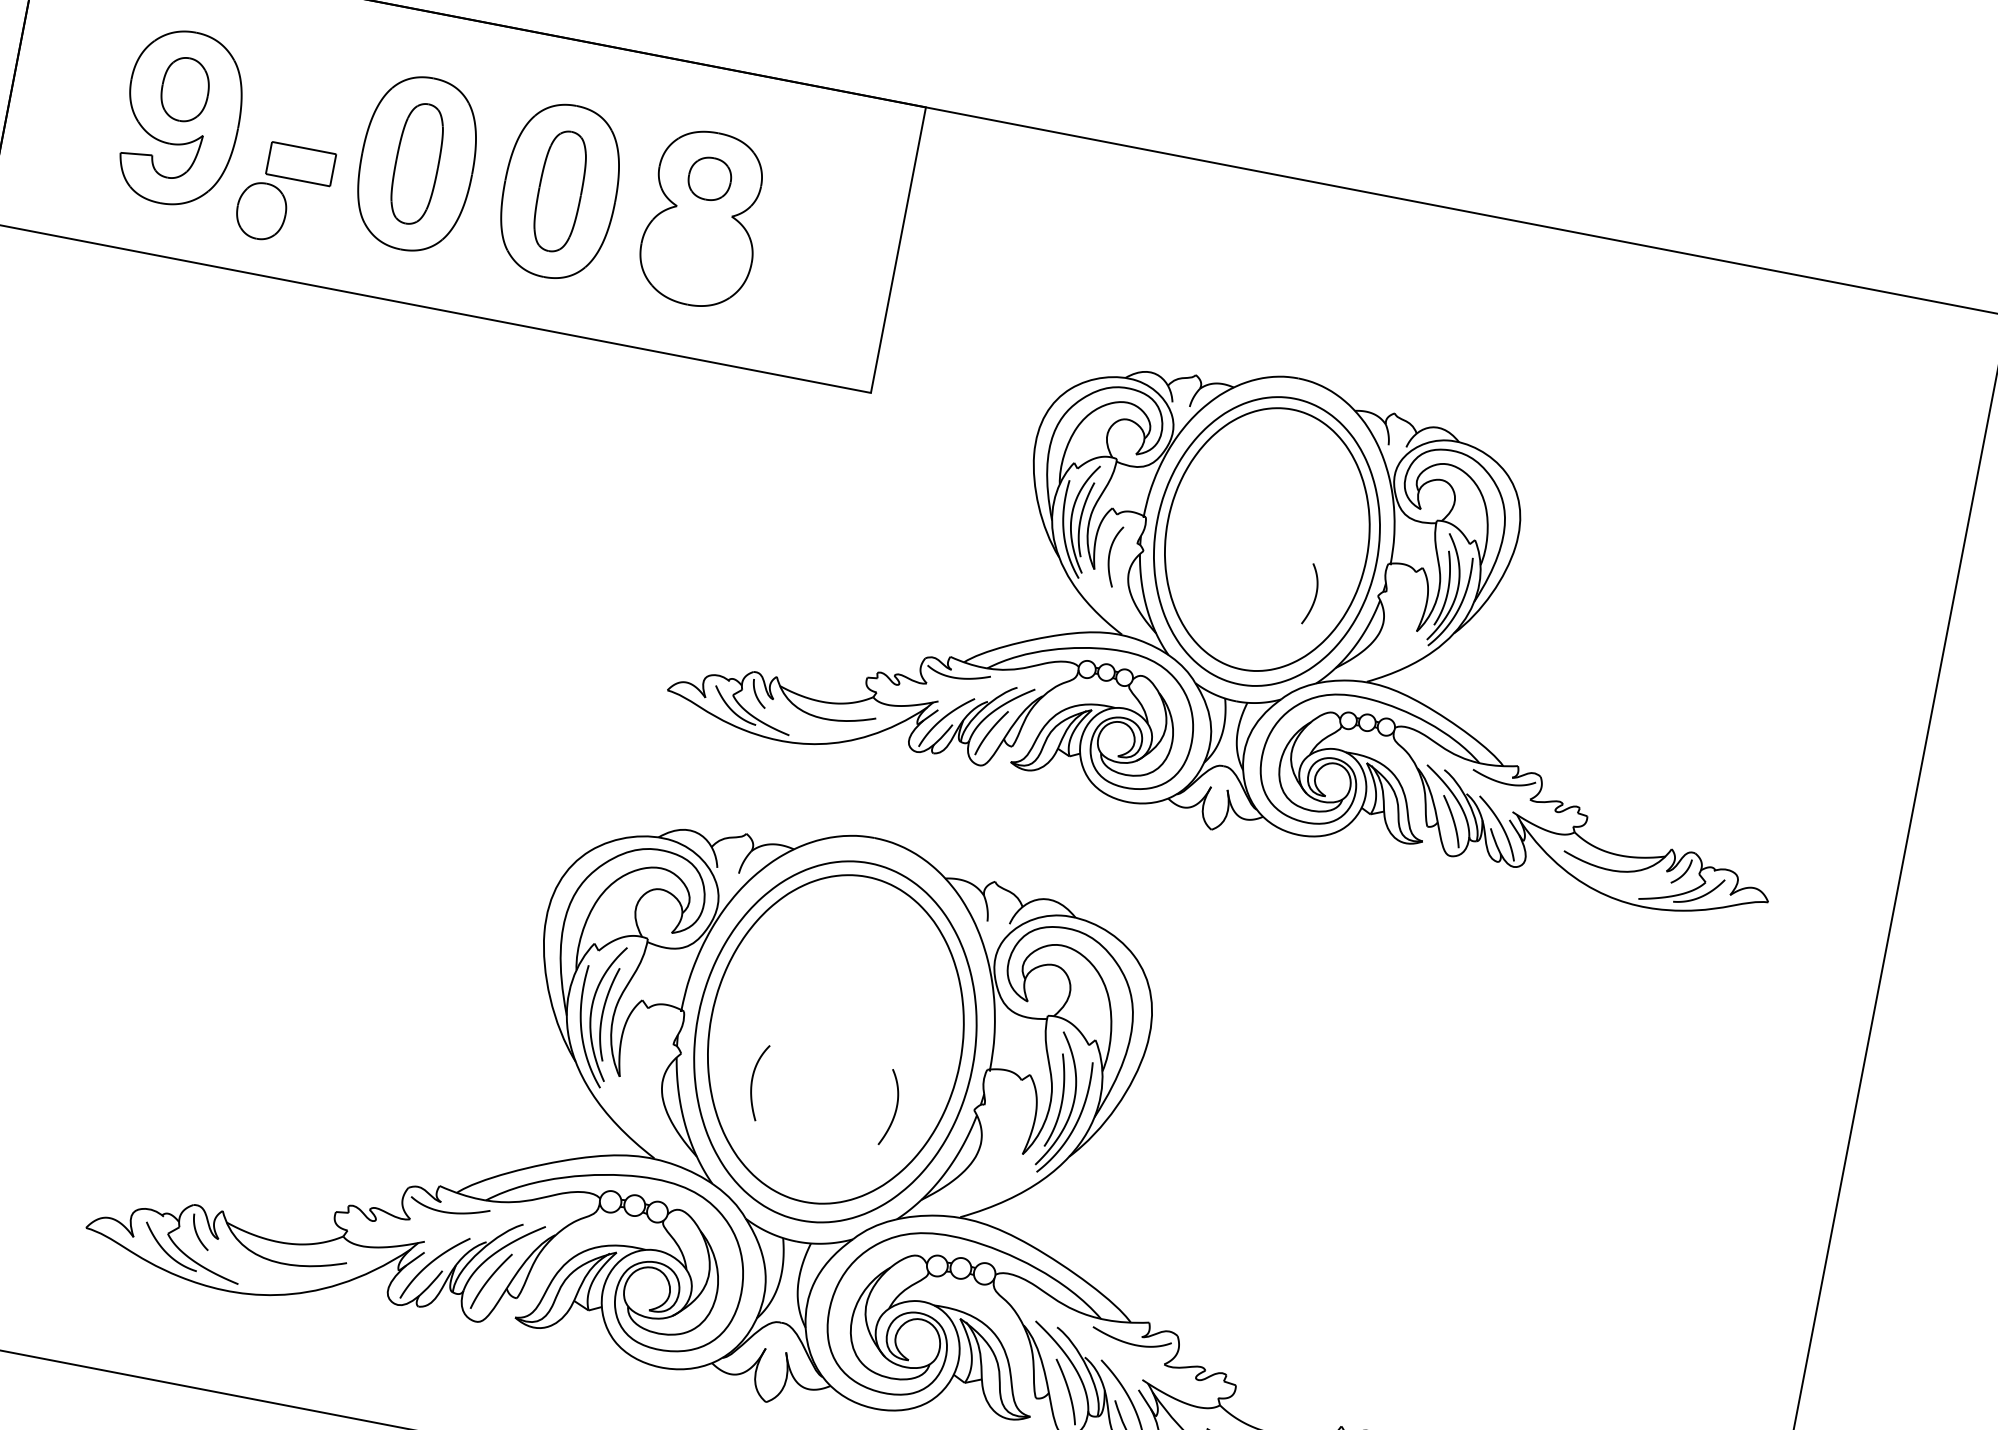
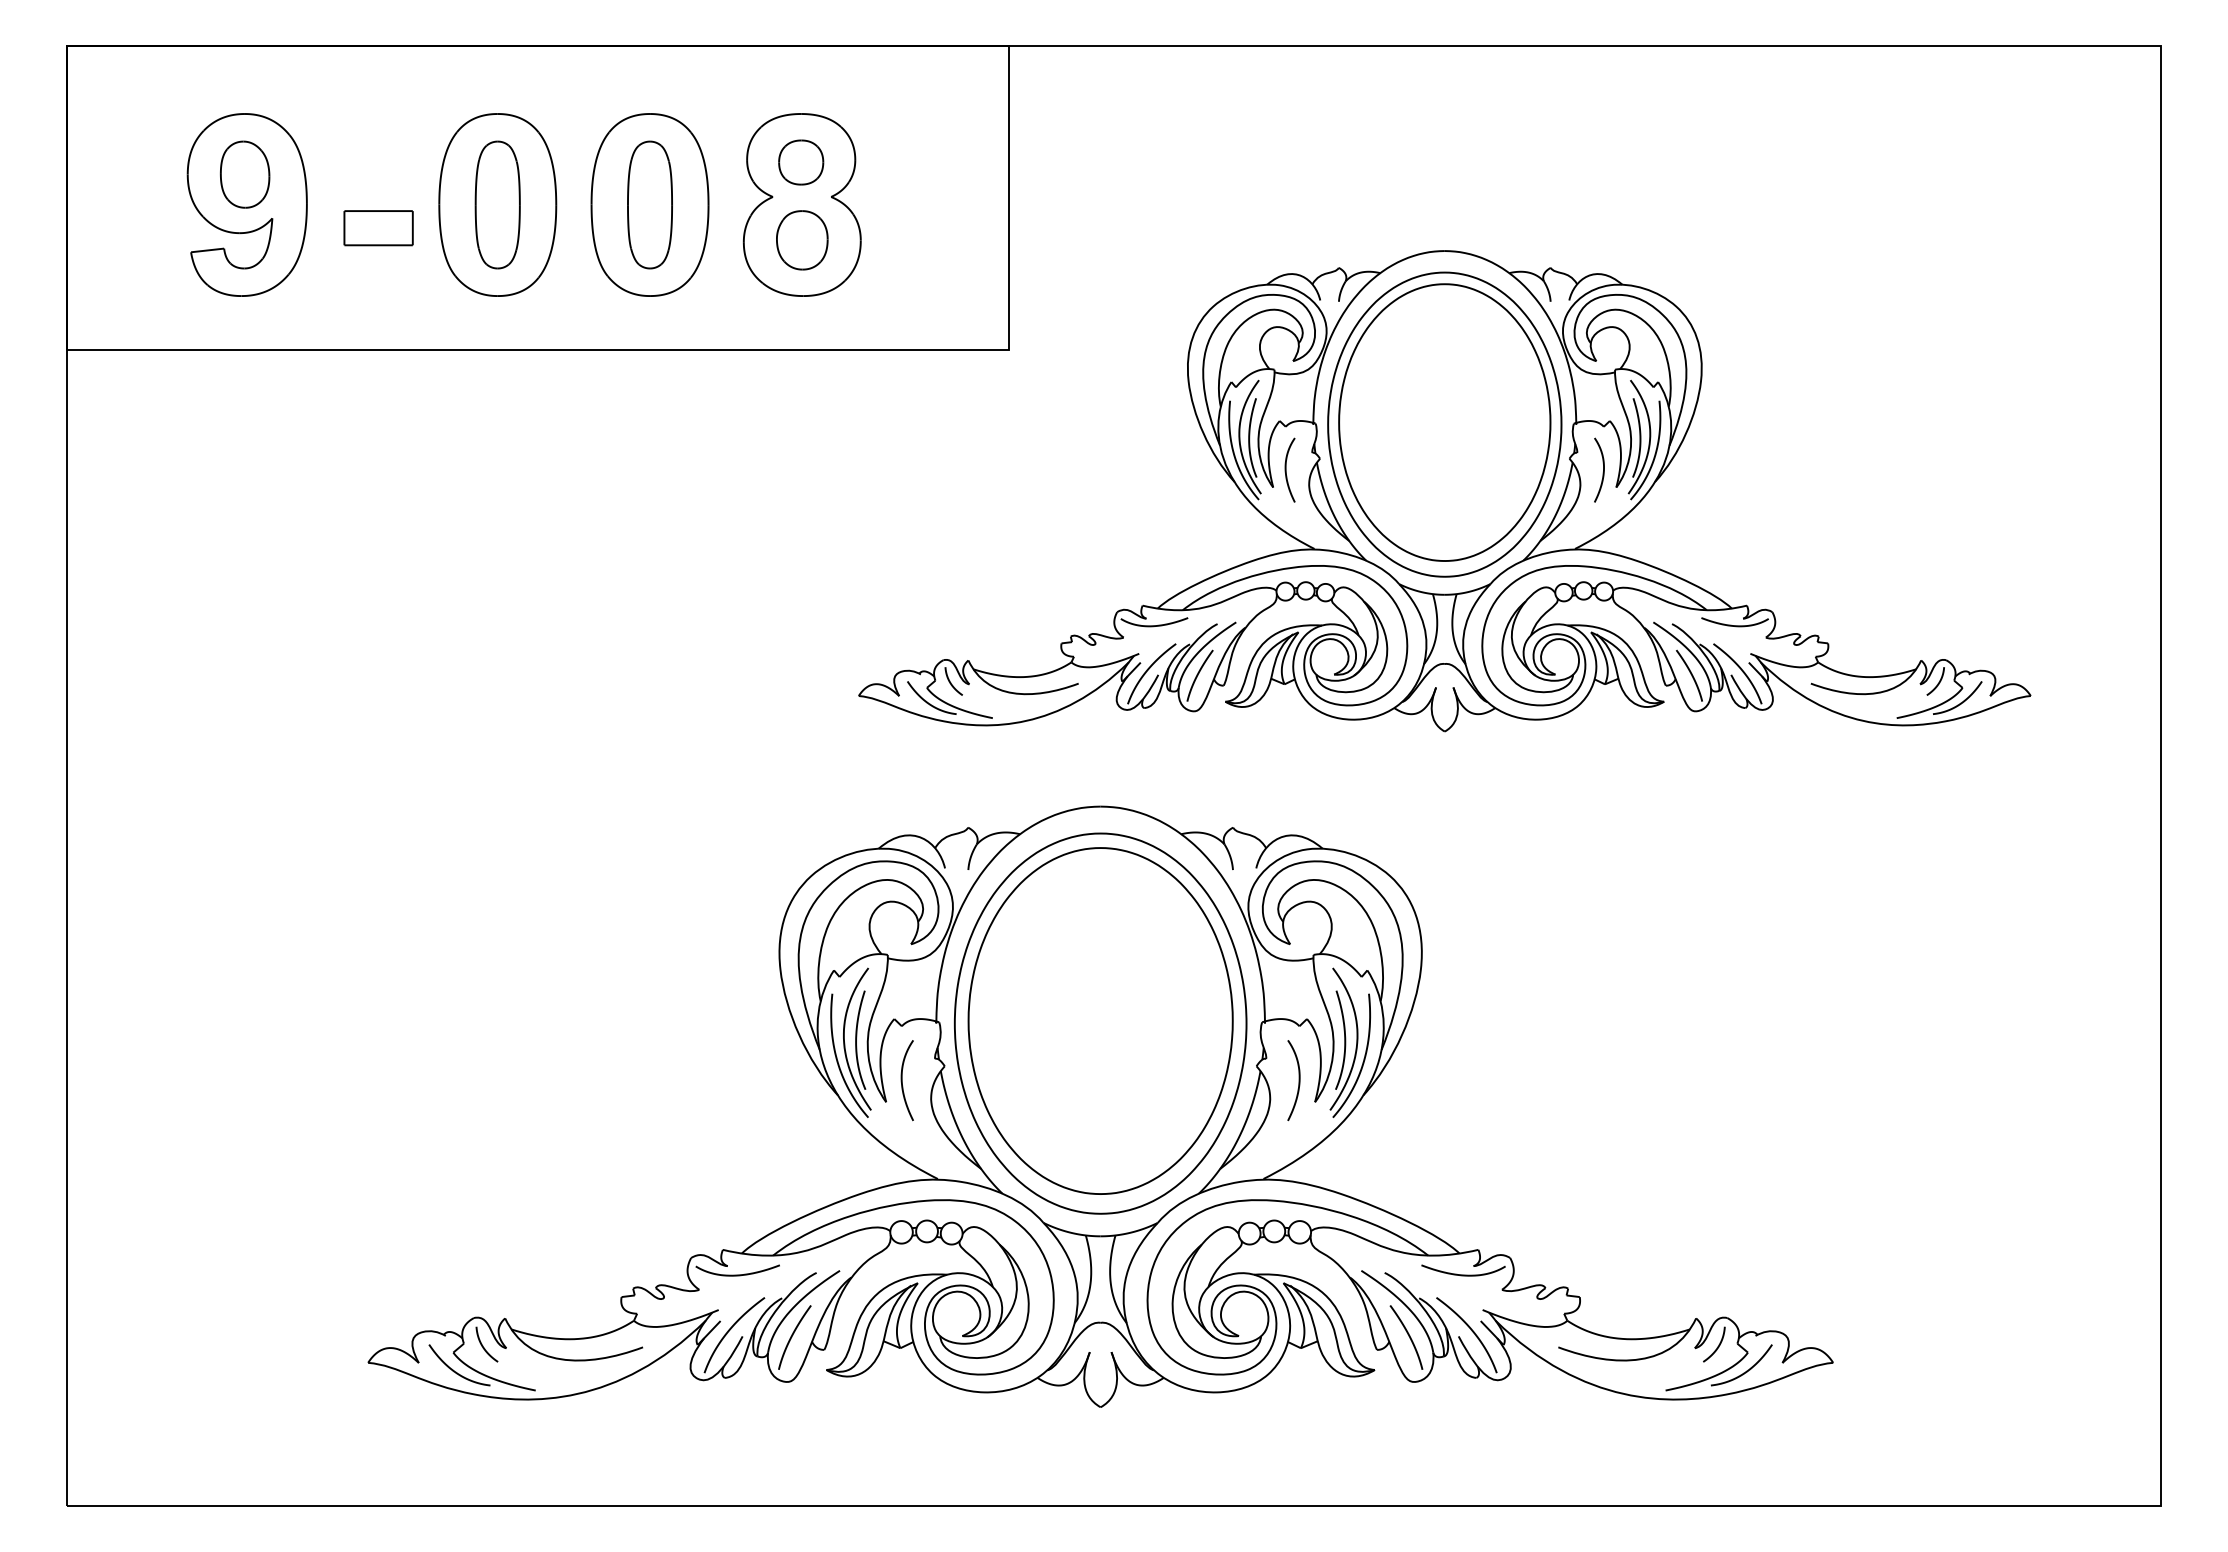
part: (261, 211) -> (802, 240), moved
curve: (1315, 594) -> (1603, 469), moved
curve: (752, 1081) -> (902, 1080), moved
curve: (895, 1108) -> (1298, 1080), moved

